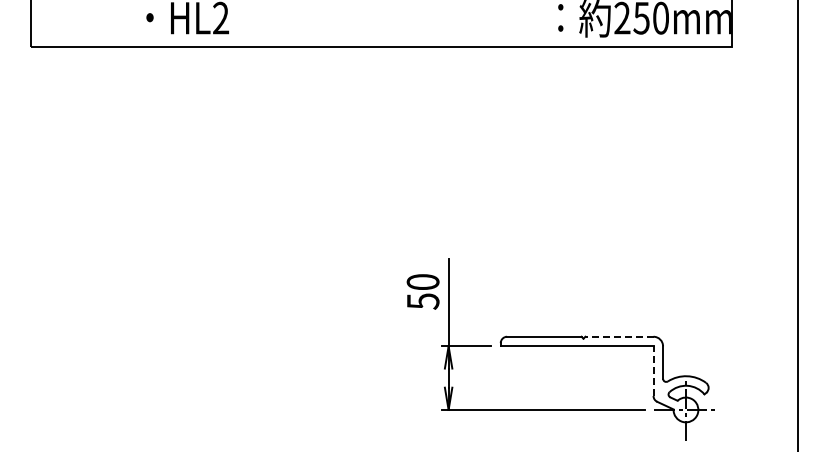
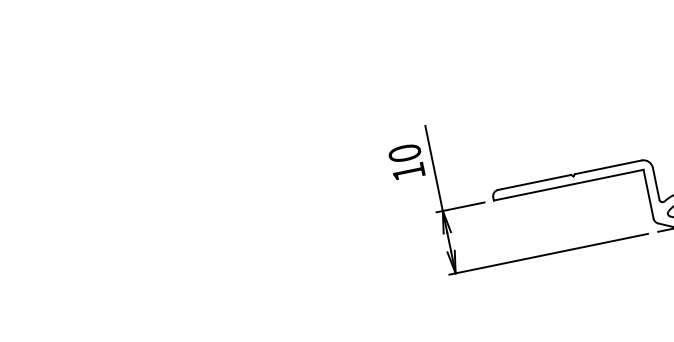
text: (423, 301) -> (409, 172), 50 -> 10
line: (618, 336) -> (607, 167), dashed -> solid
line: (653, 371) -> (648, 194), dashed -> solid

